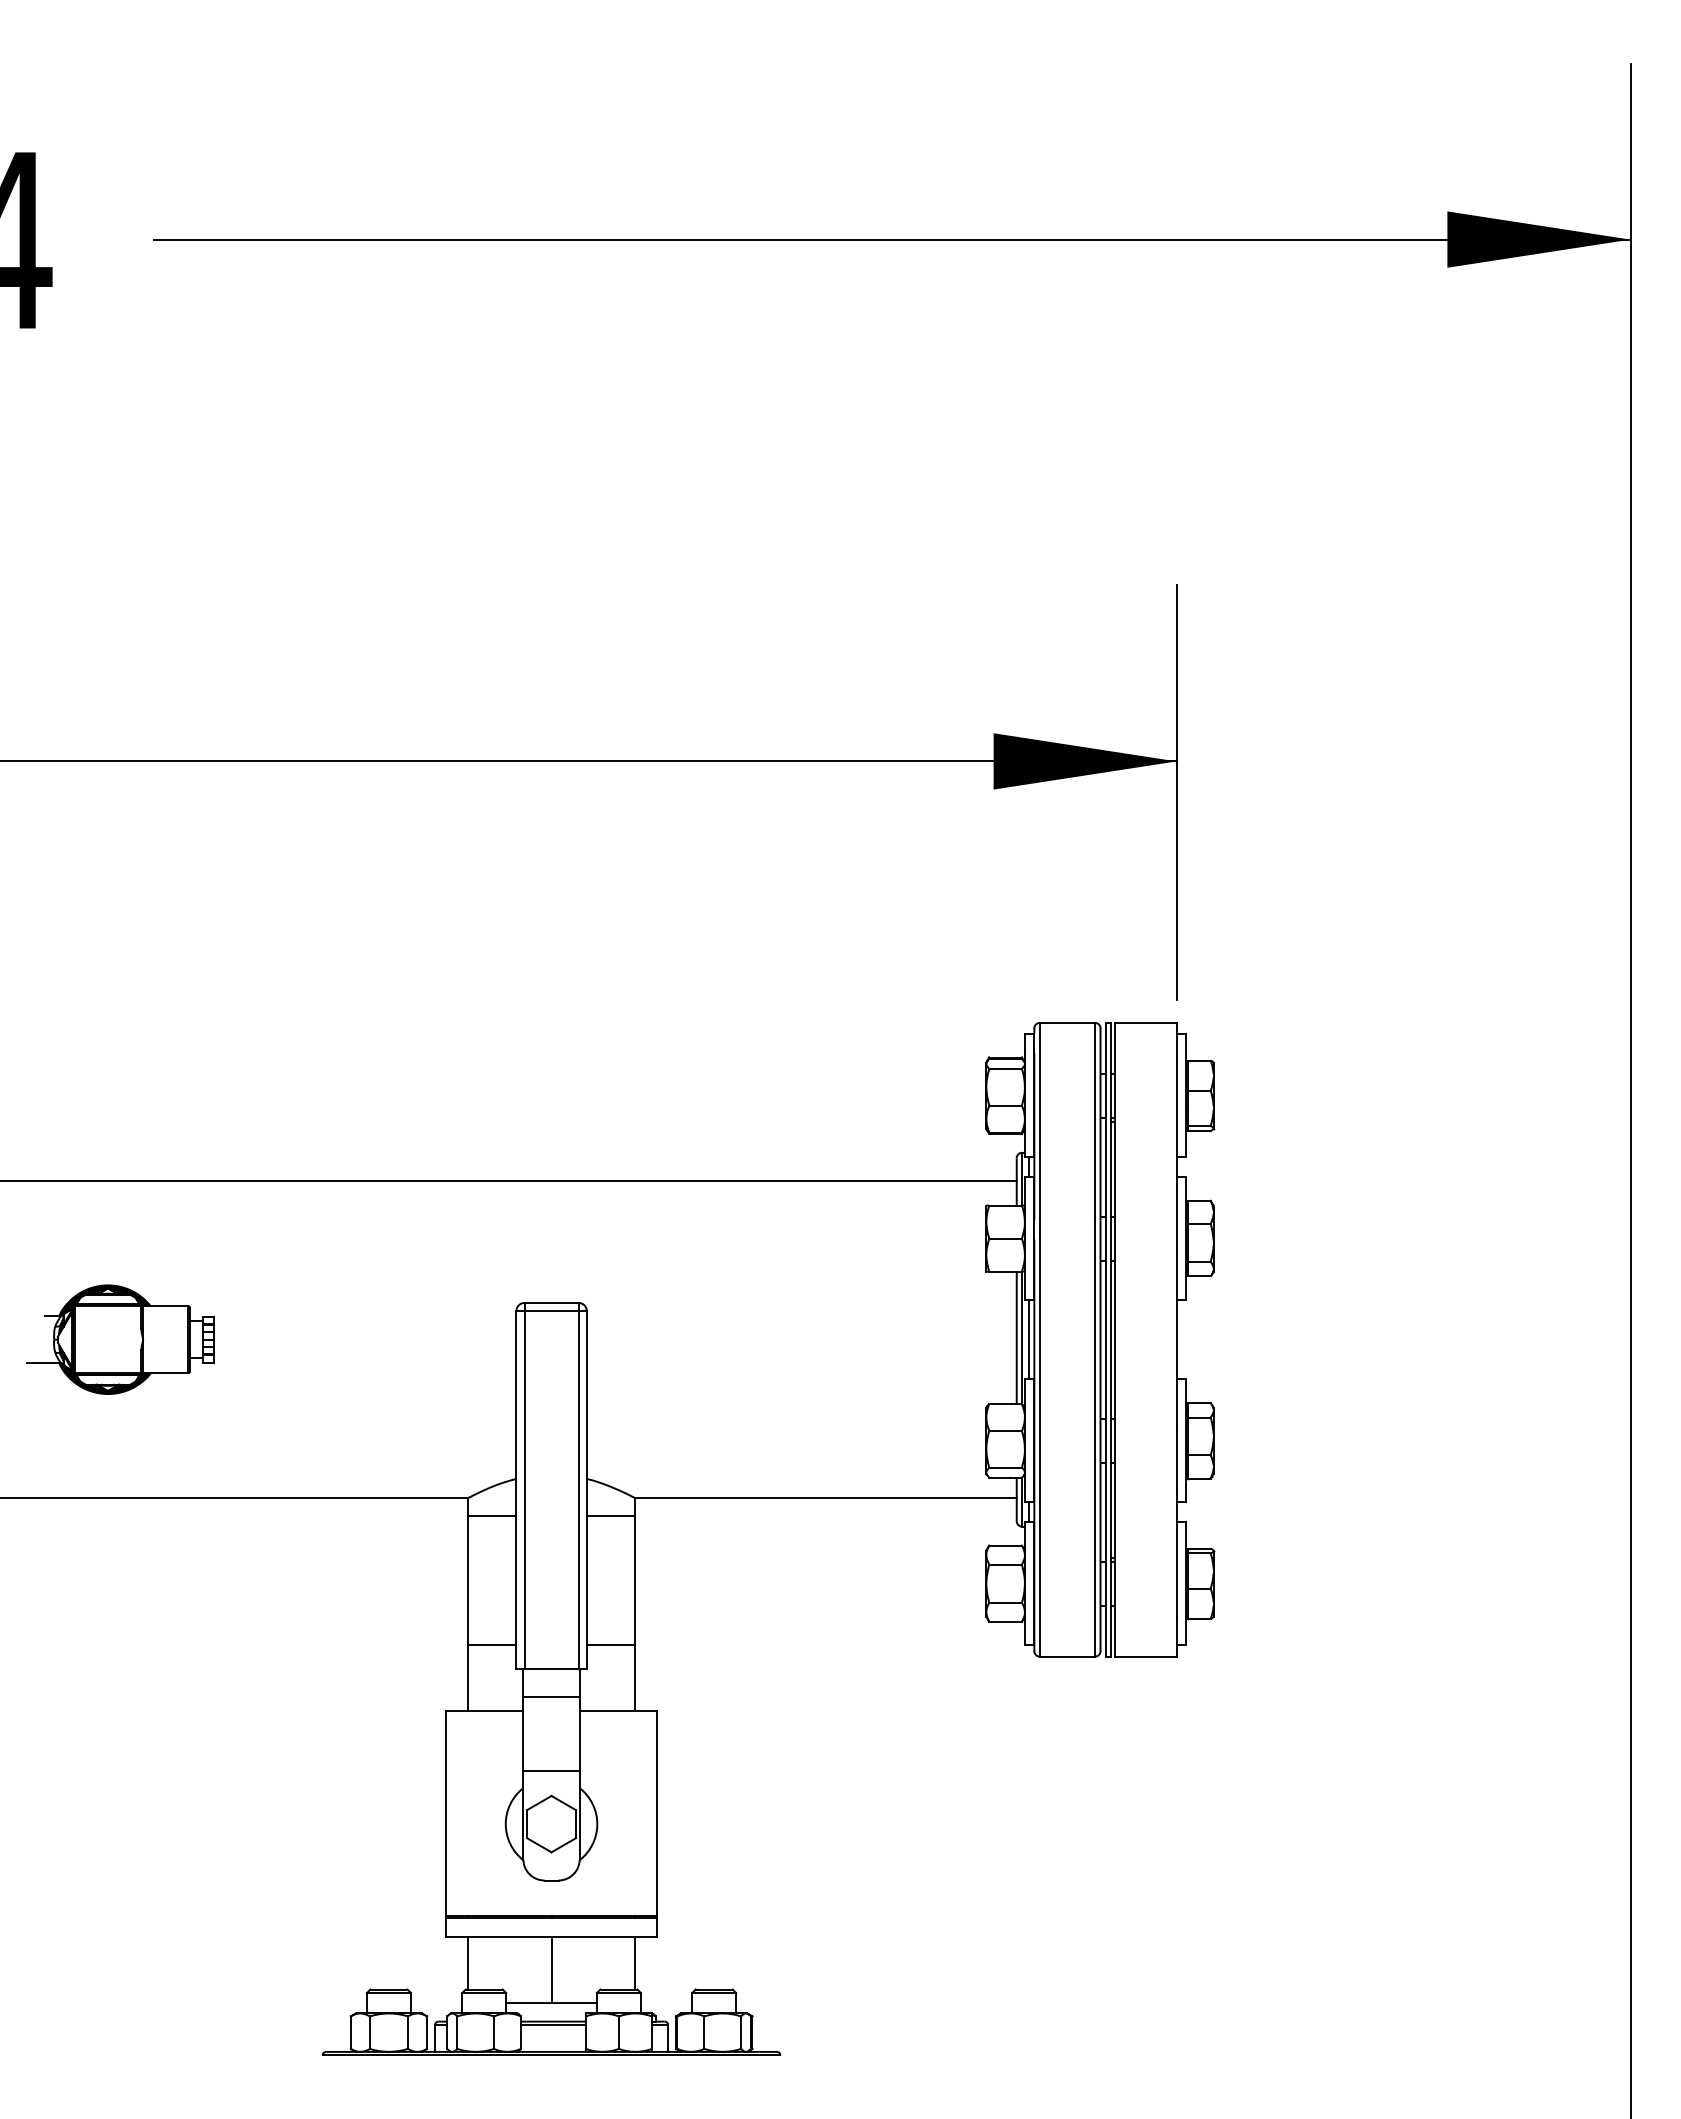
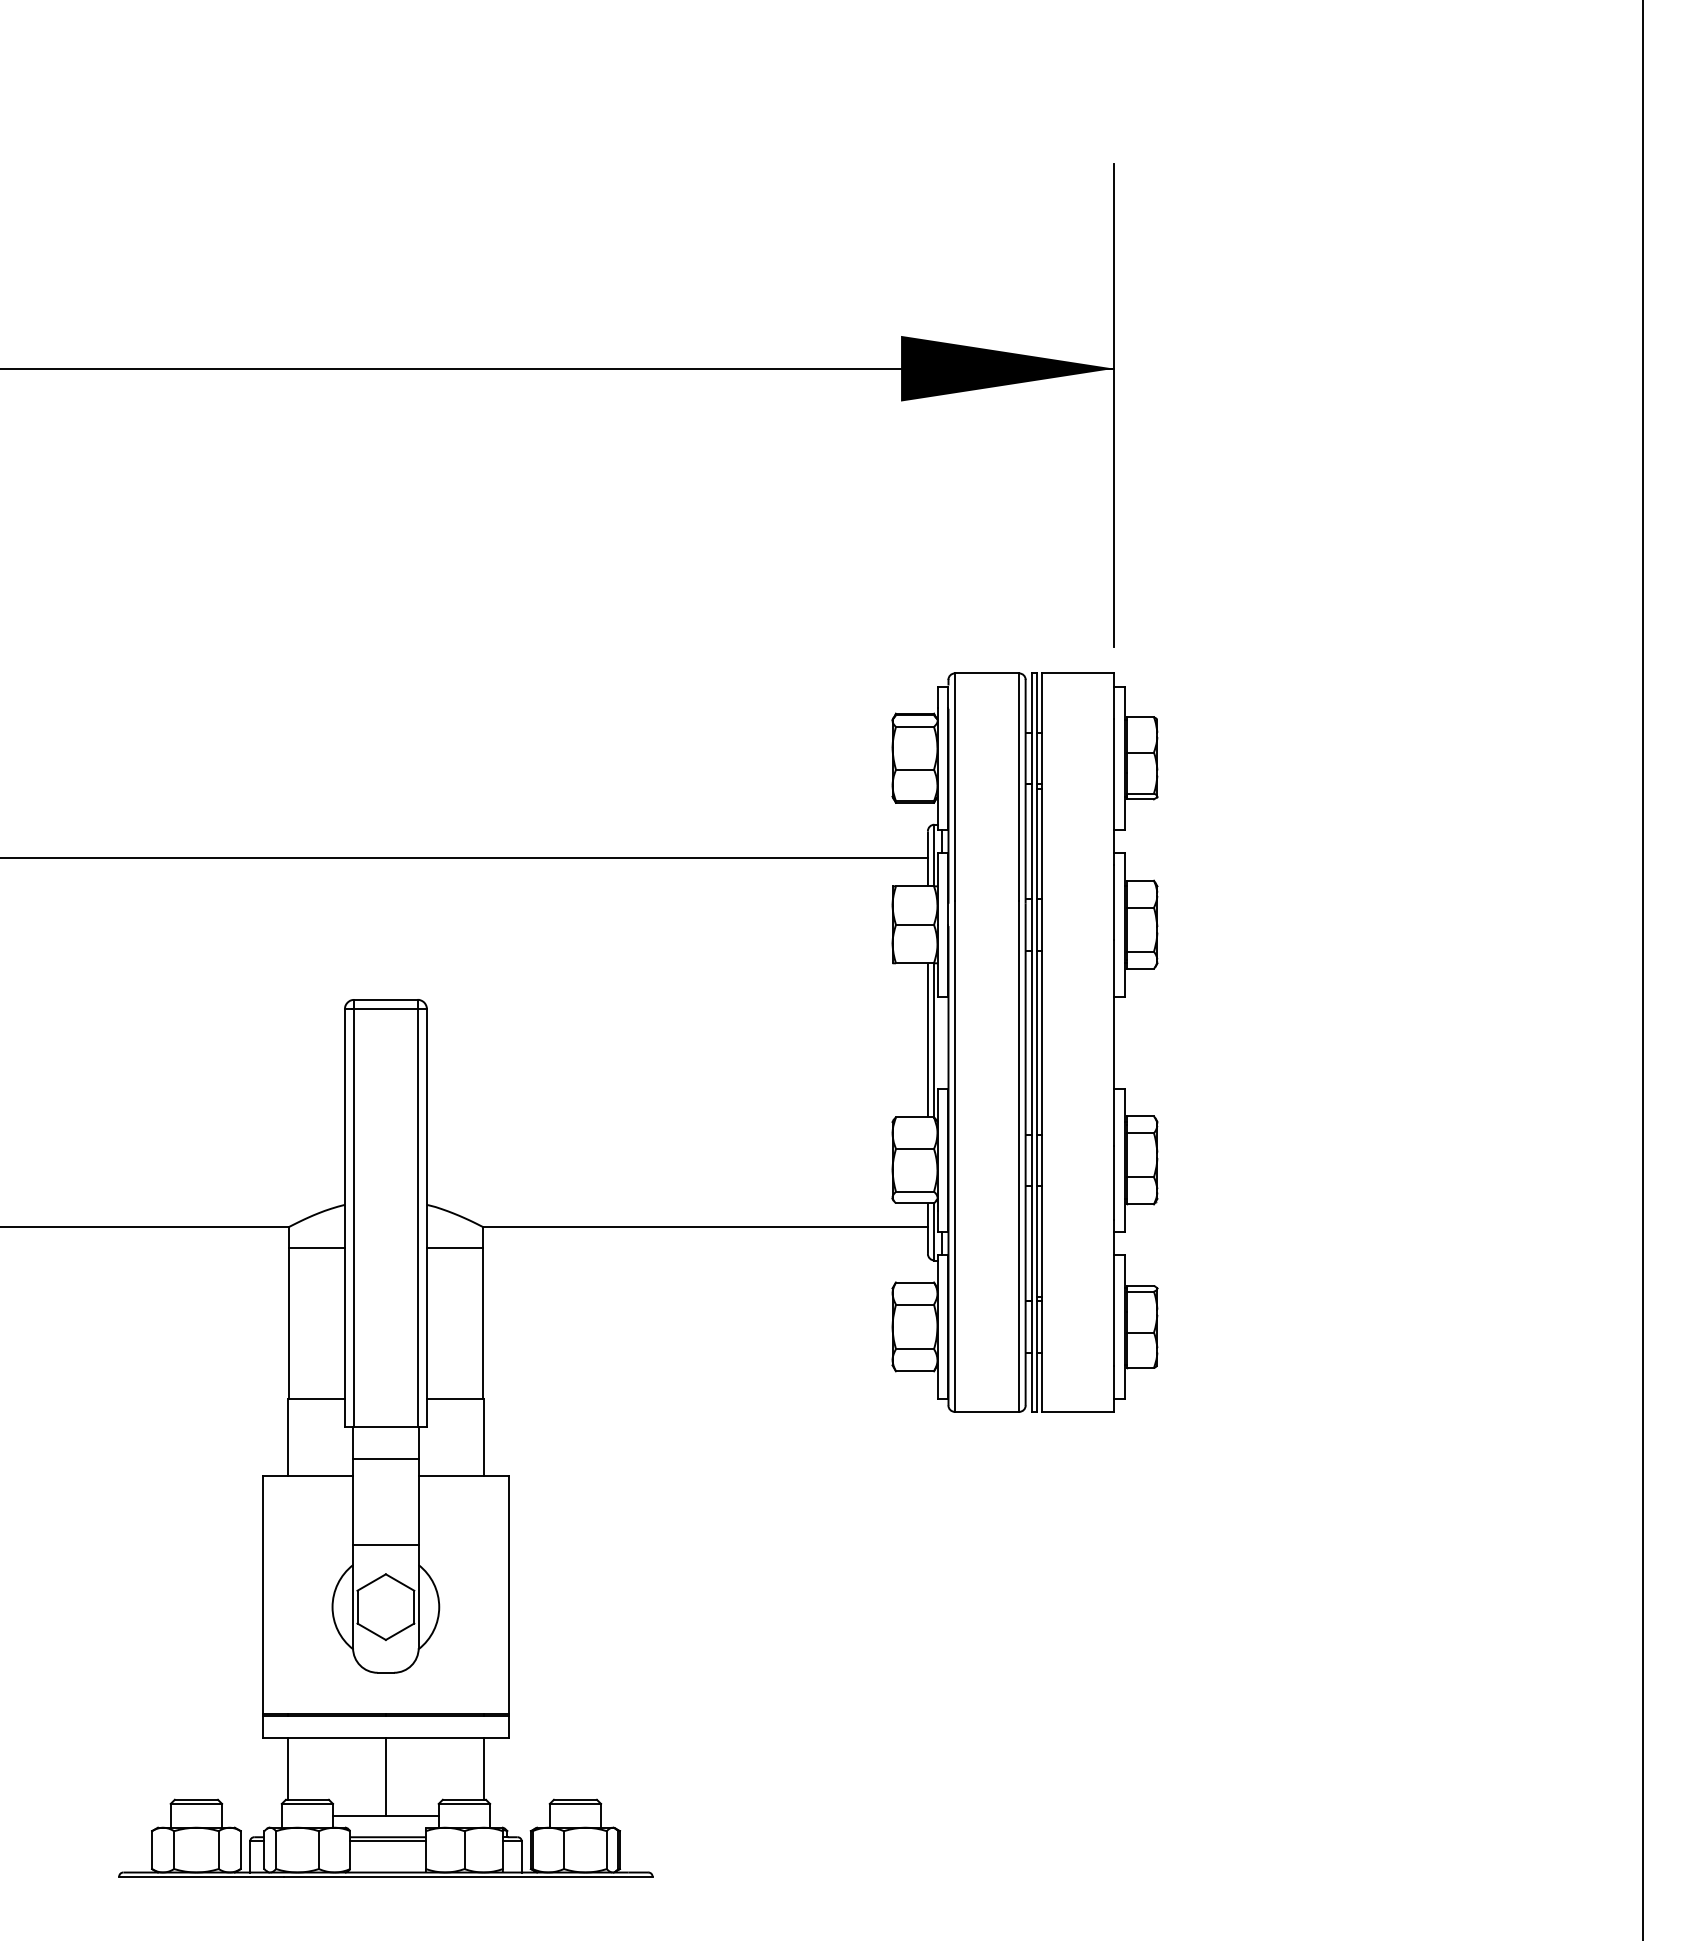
line: (1028, 1339) -> (941, 1042), removed

